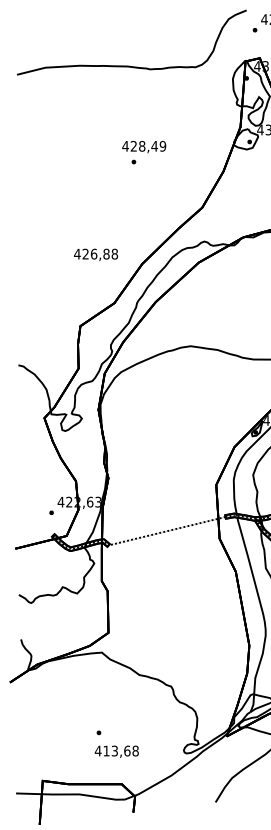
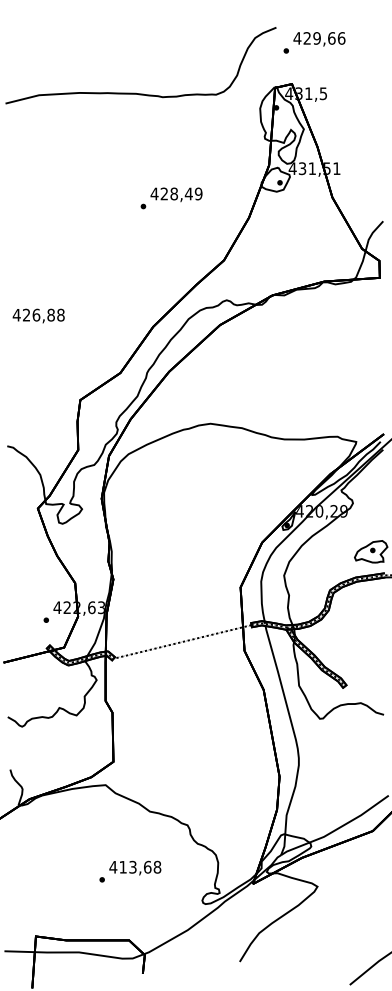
text: (144, 146) -> (176, 194), moved
text: (95, 254) -> (38, 315), moved
text: (117, 751) -> (135, 867), moved

